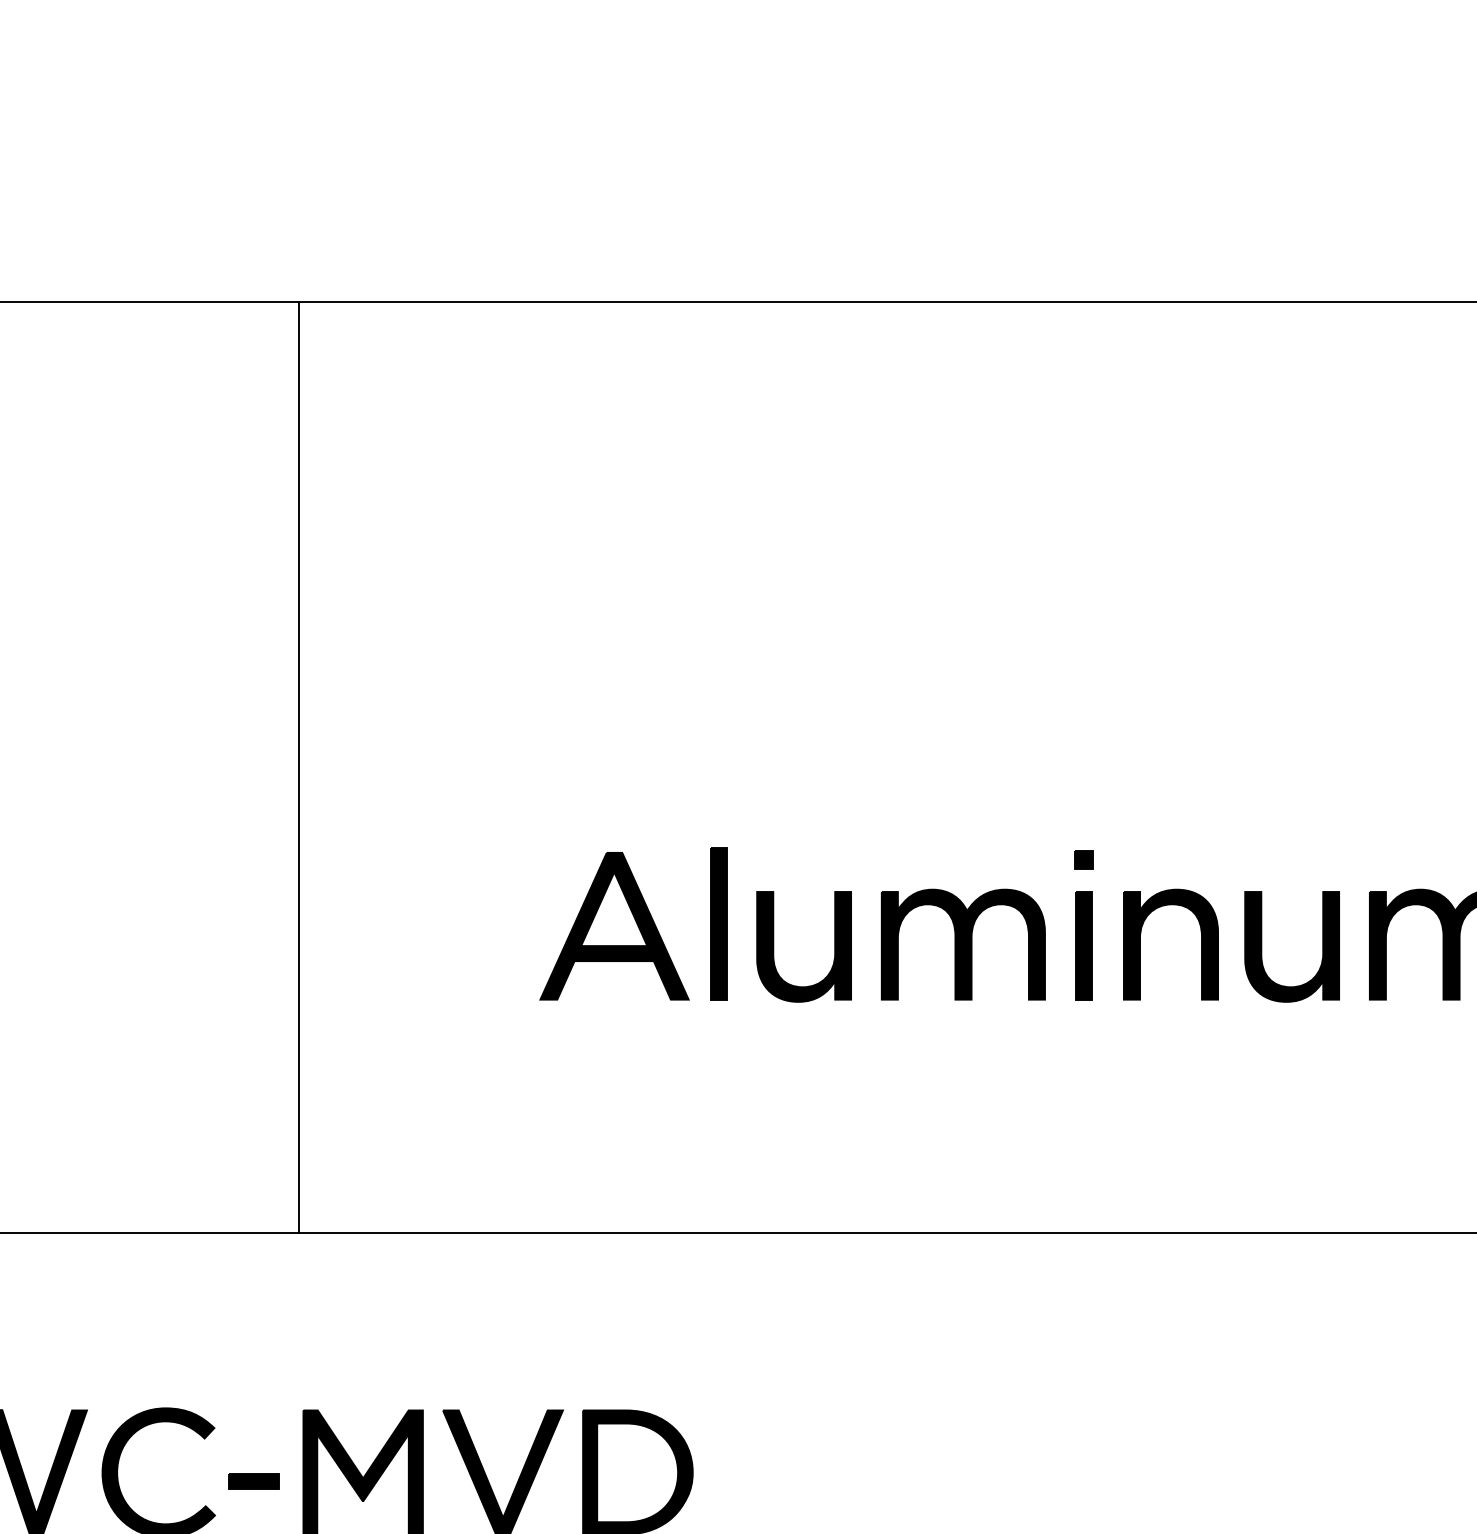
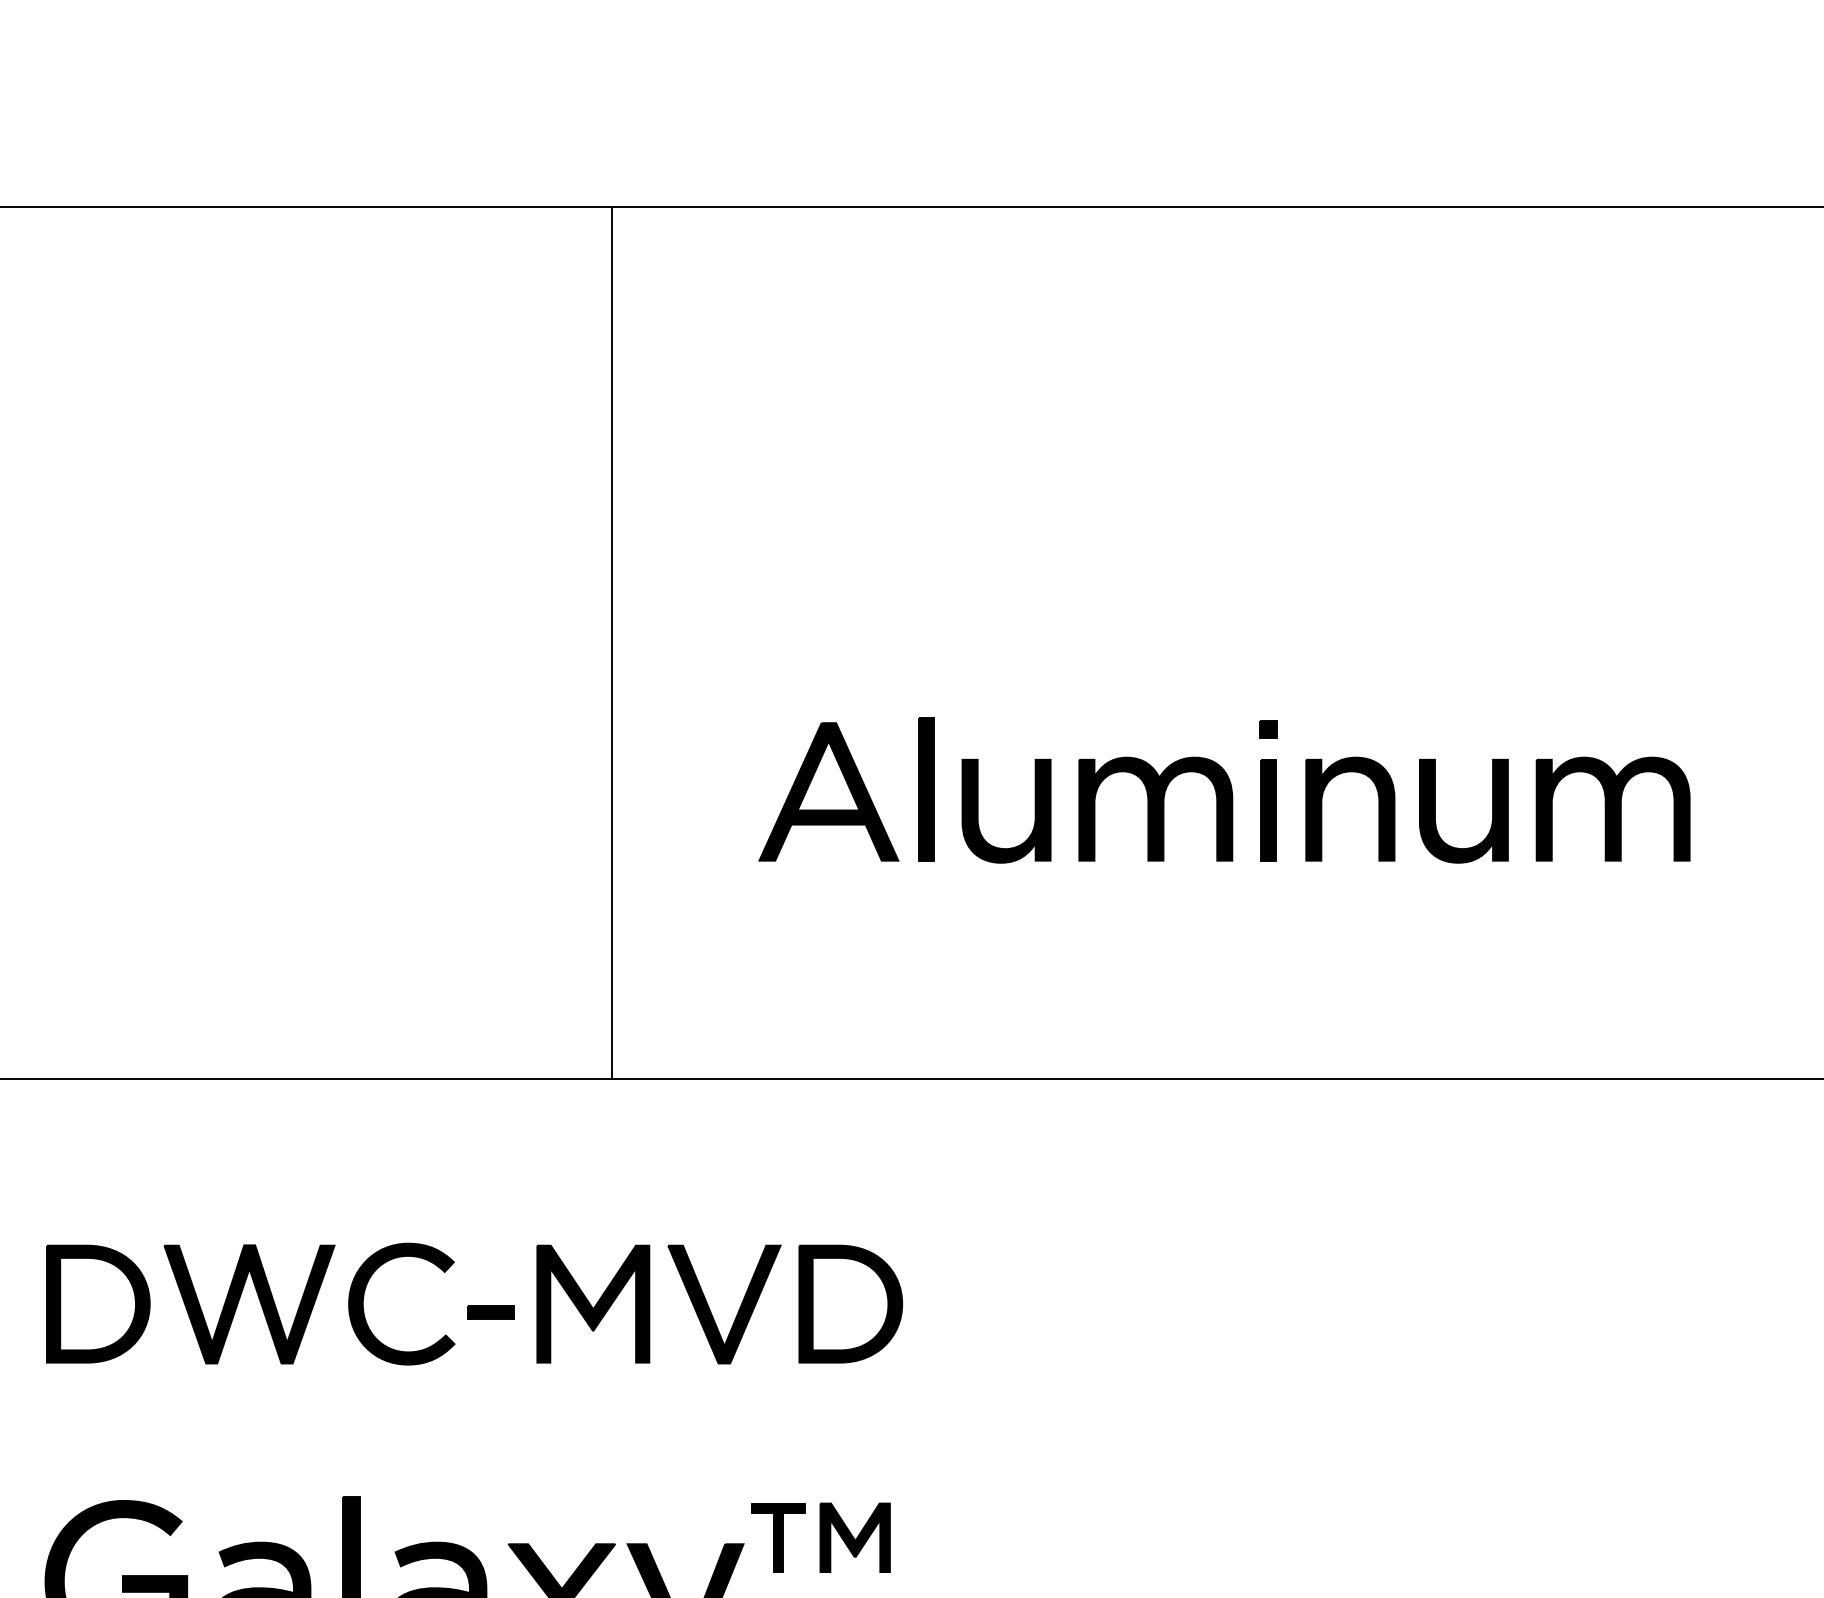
line: (299, 767) -> (612, 643), moved

